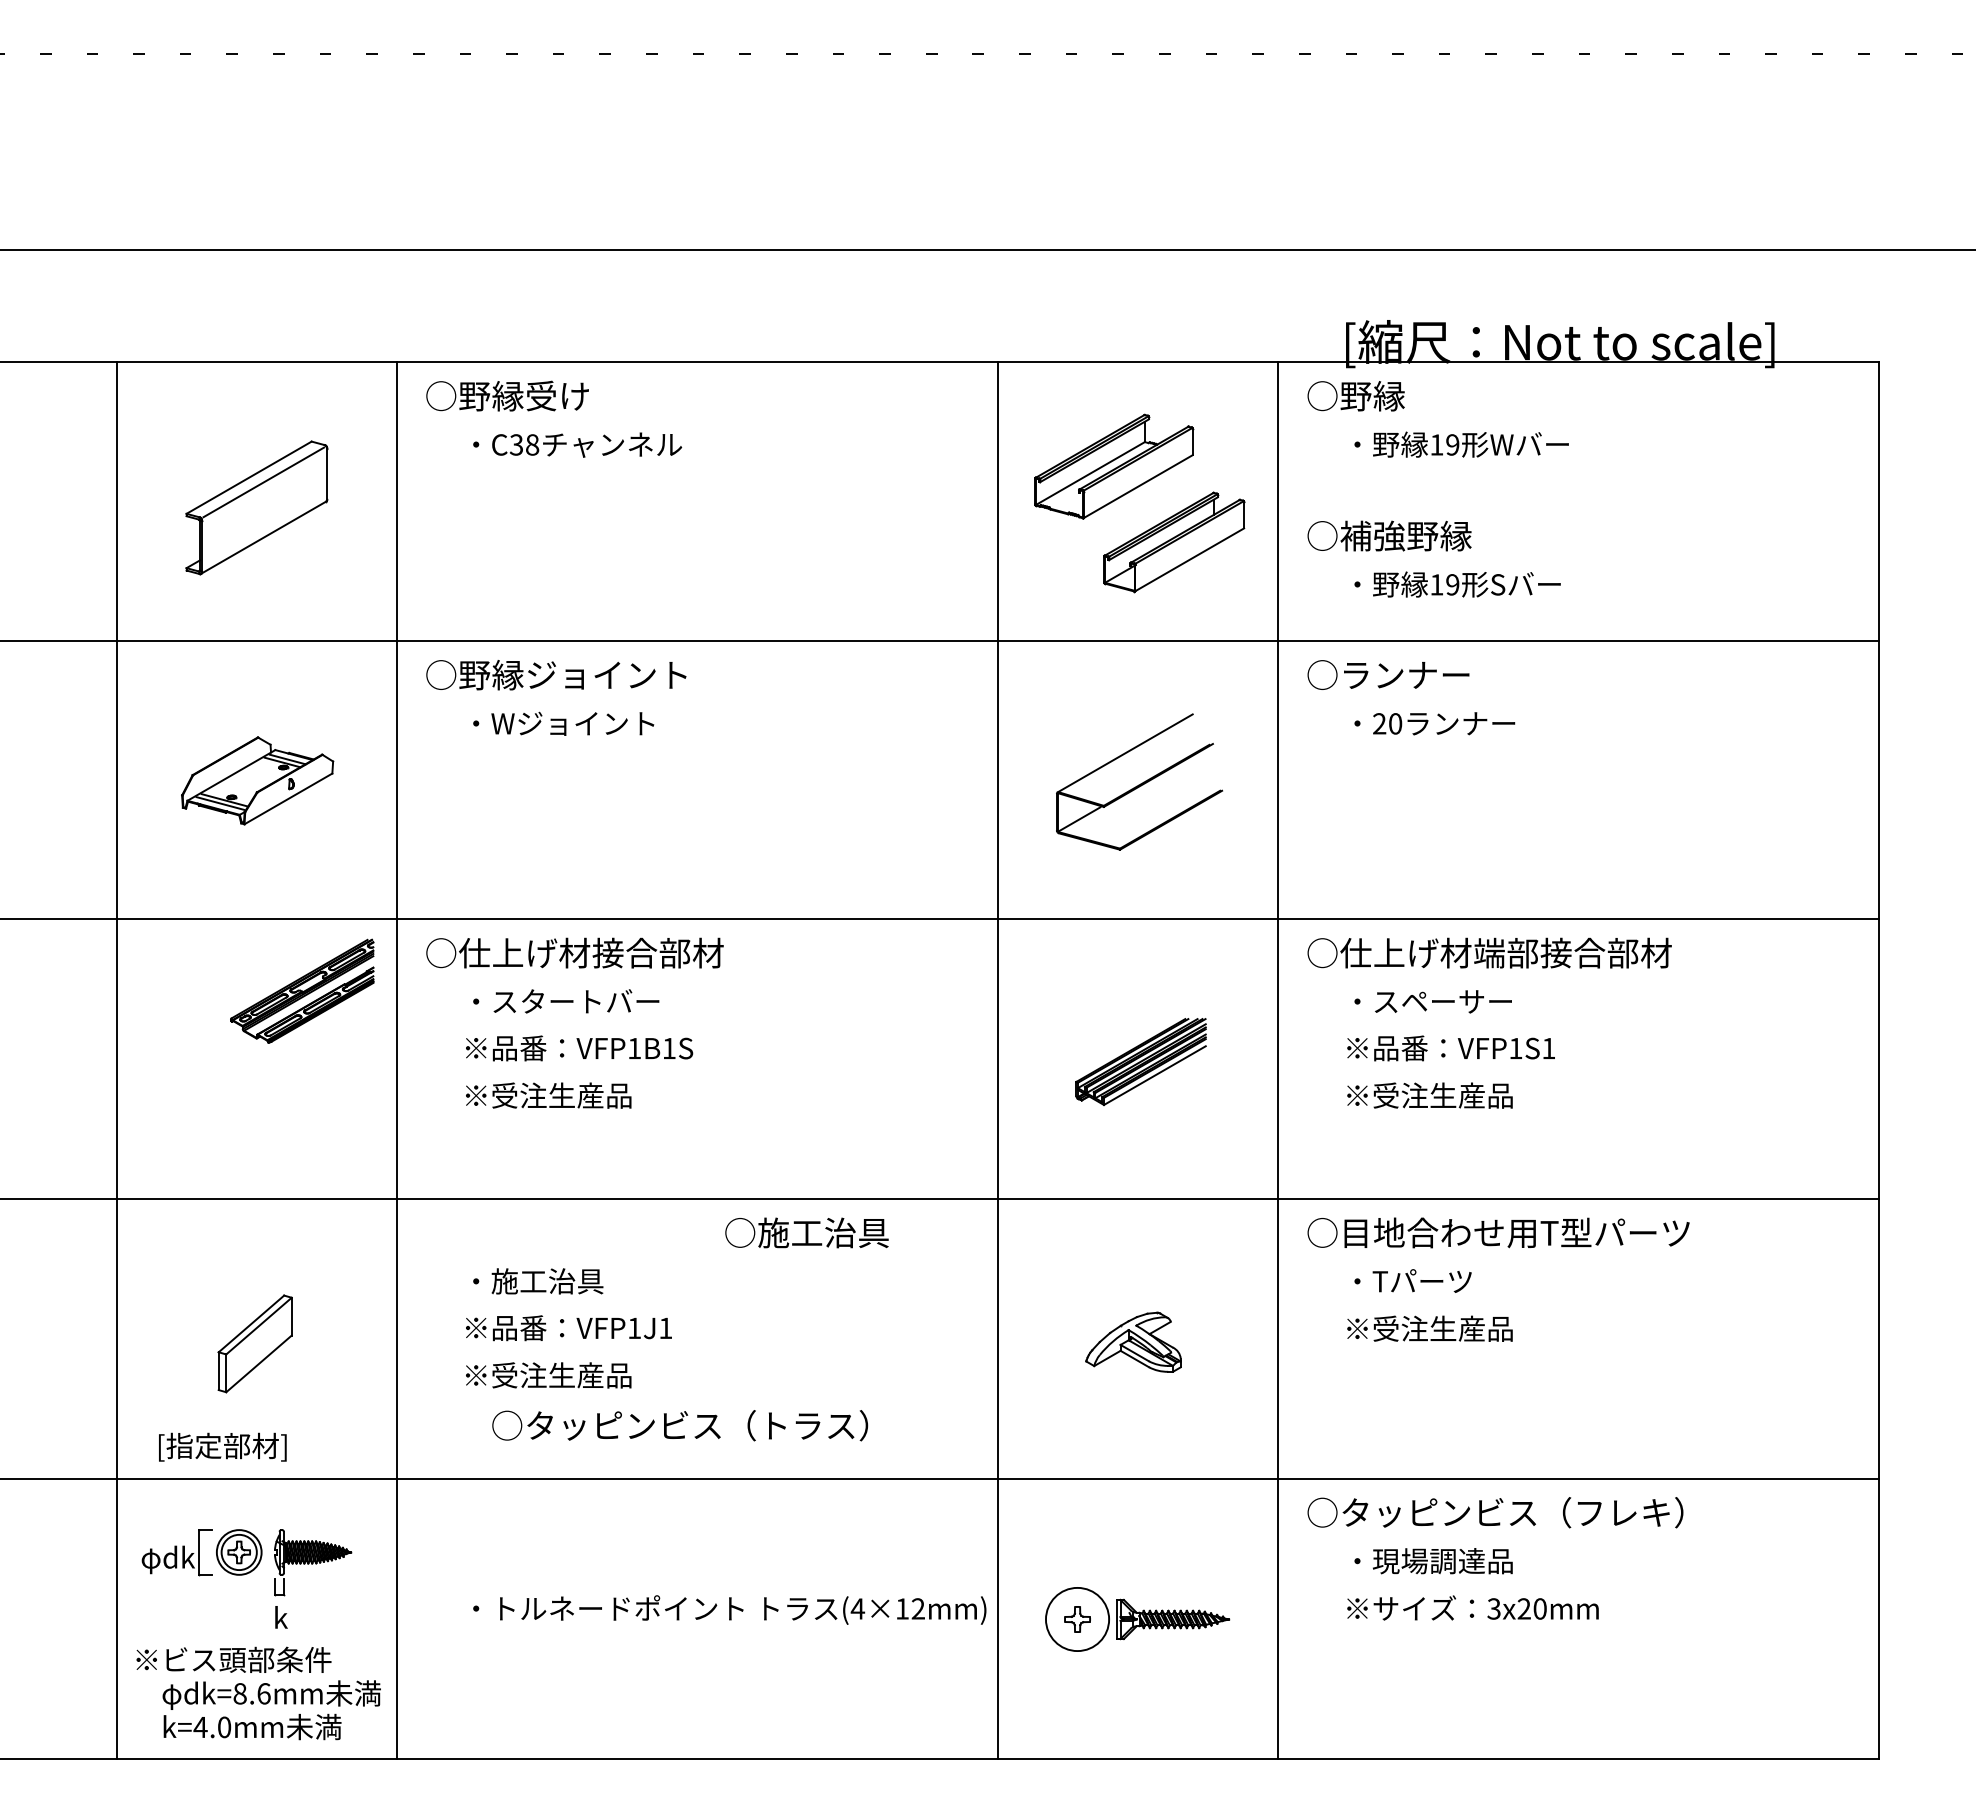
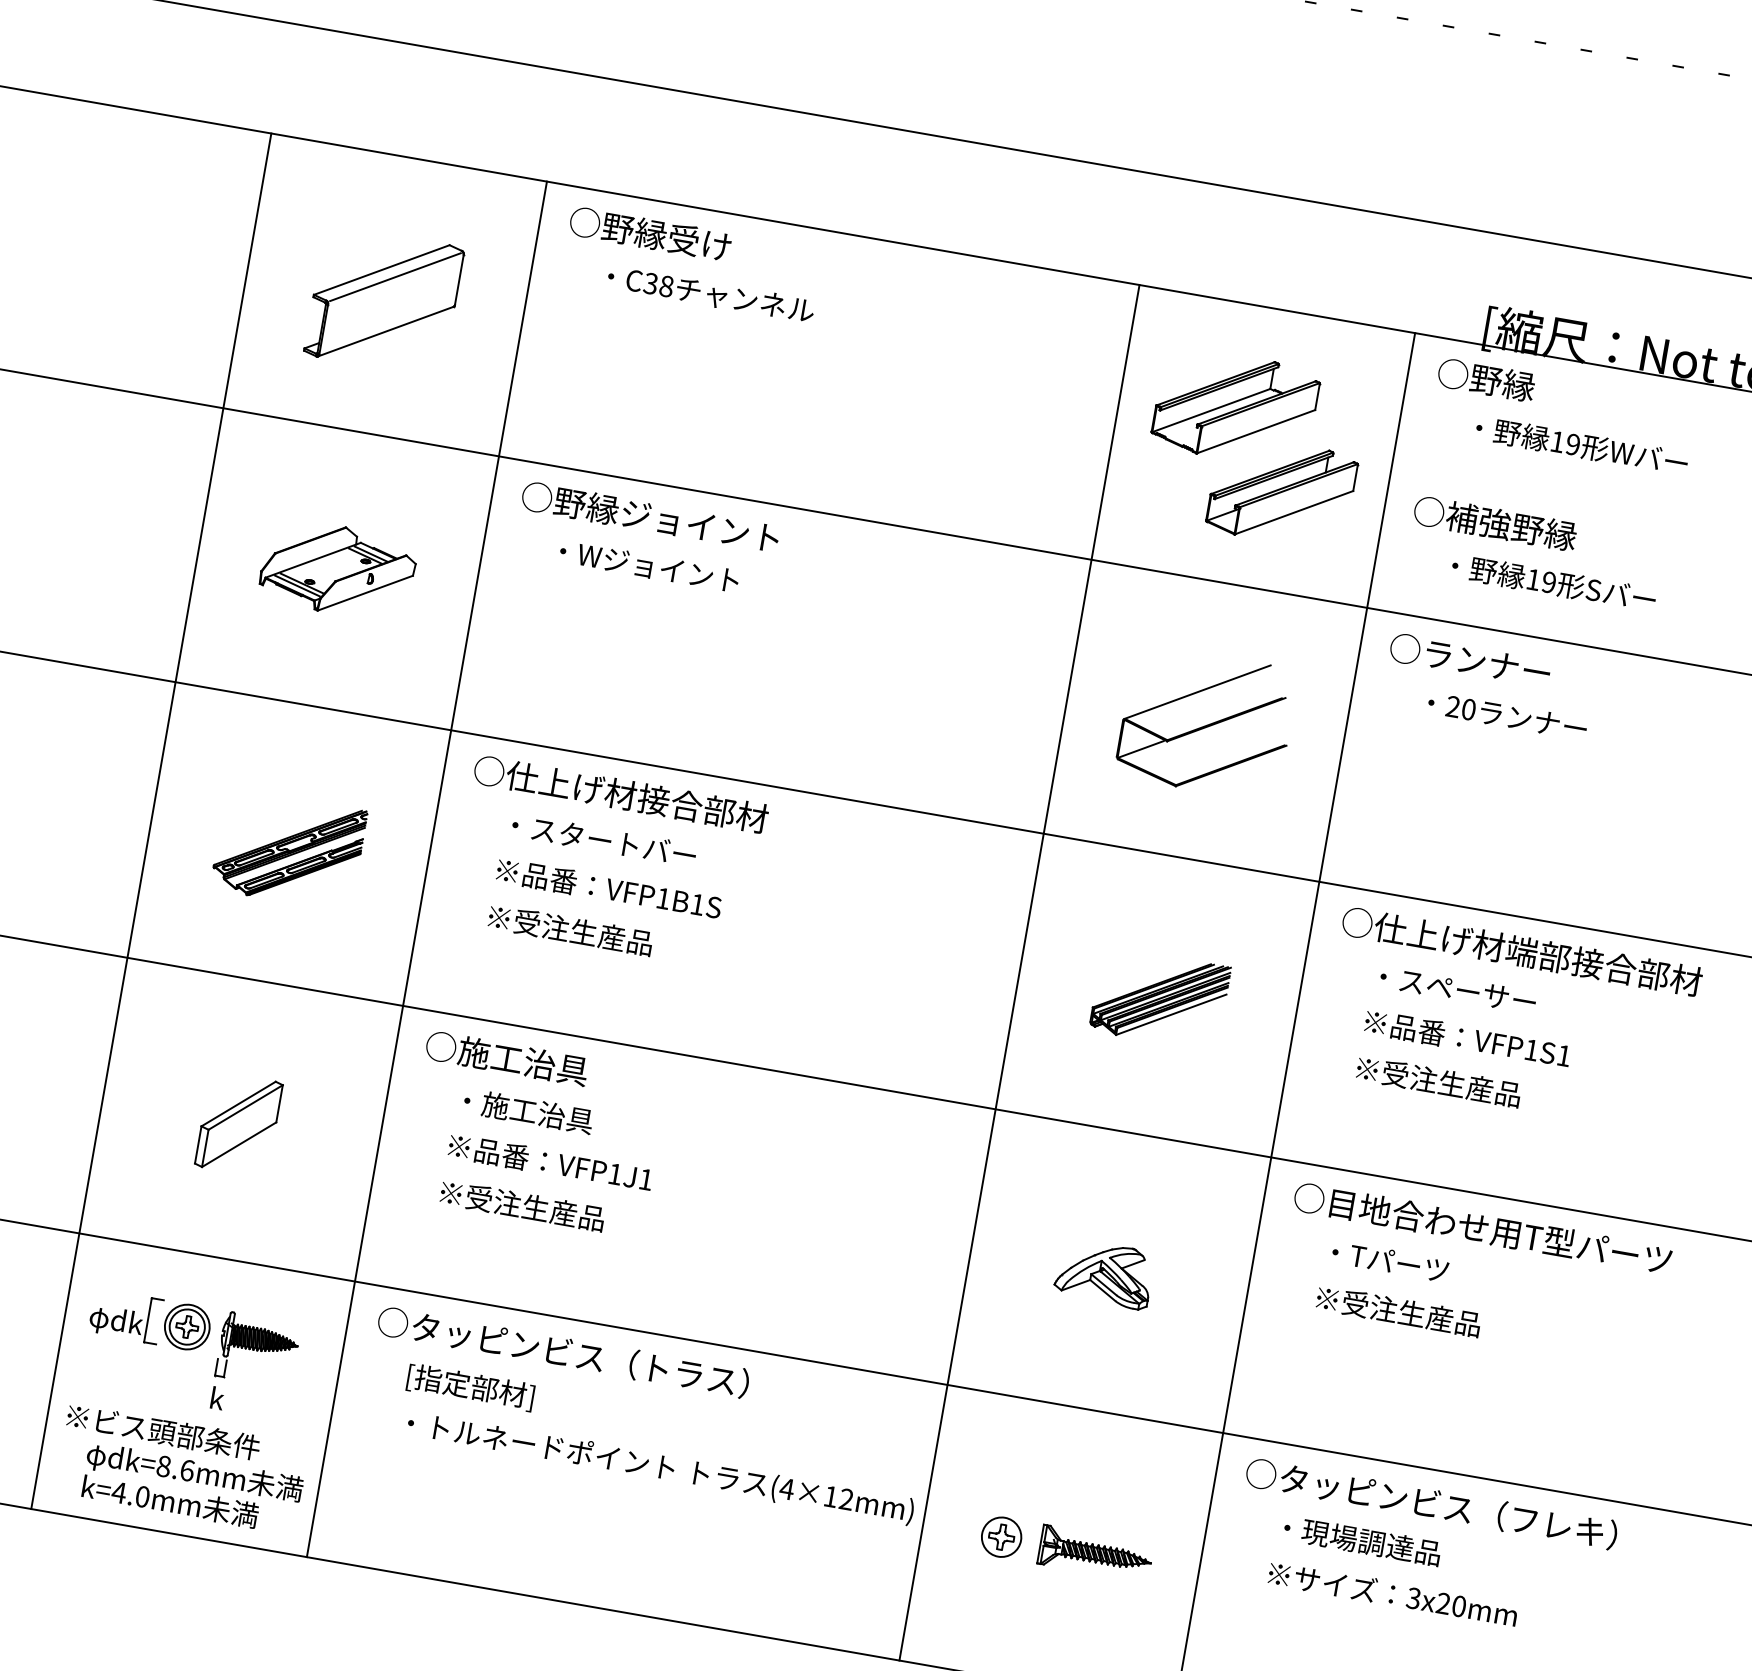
part: (302, 990) -> (289, 849), moved
text: (806, 1232) -> (506, 1057), moved
text: (680, 1425) -> (563, 1352), moved
text: (222, 1446) -> (470, 1386), moved
circle: (1077, 1619) -> (1001, 1537), size x0.62

